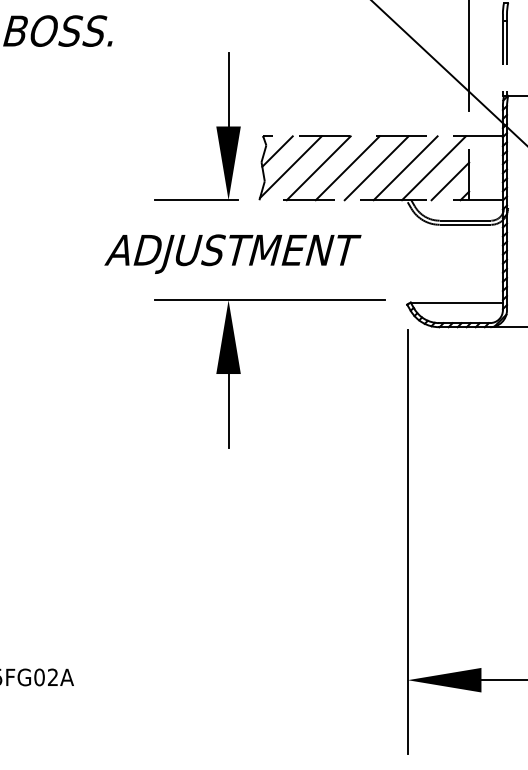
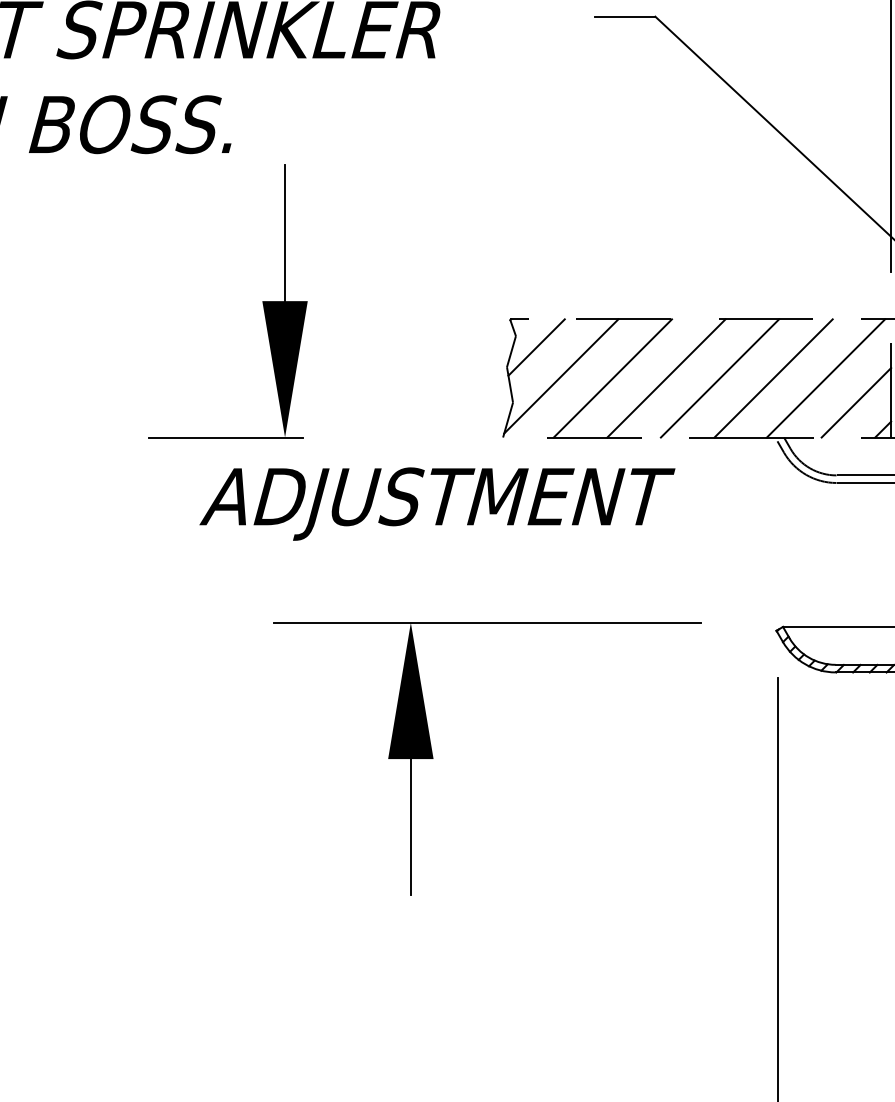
part: (216, 126) -> (262, 301), moved
text: (232, 253) -> (436, 502), moved
part: (240, 373) -> (432, 758), moved

